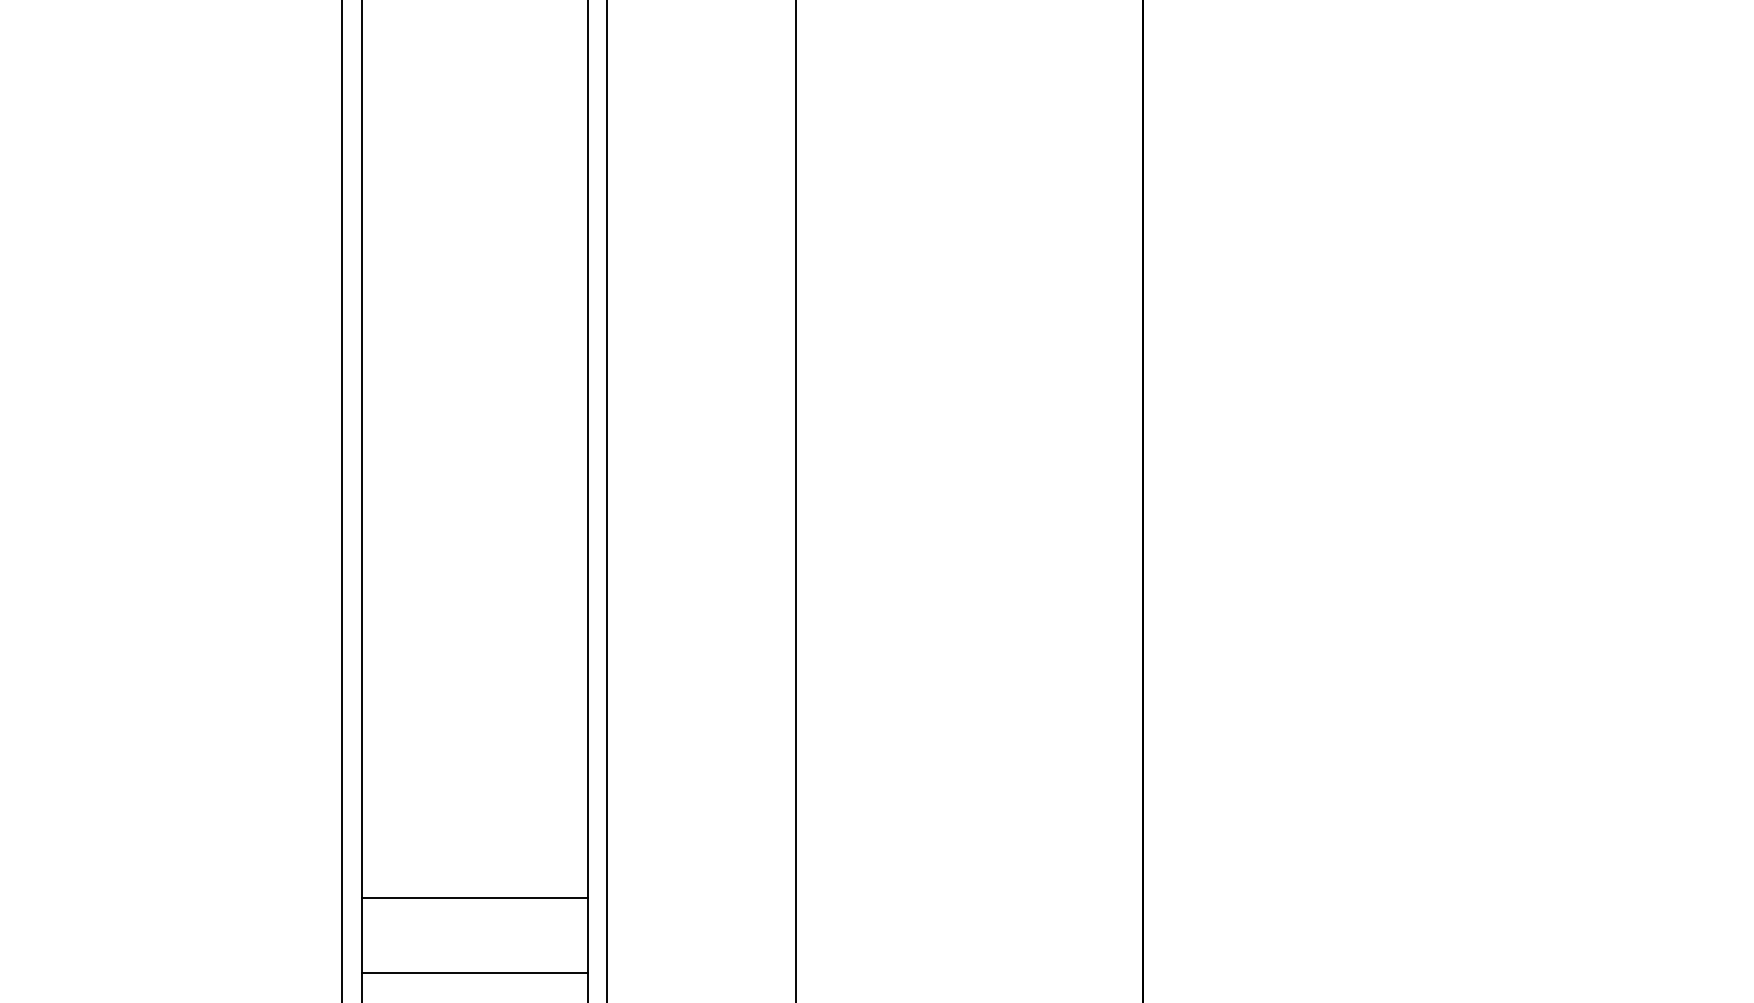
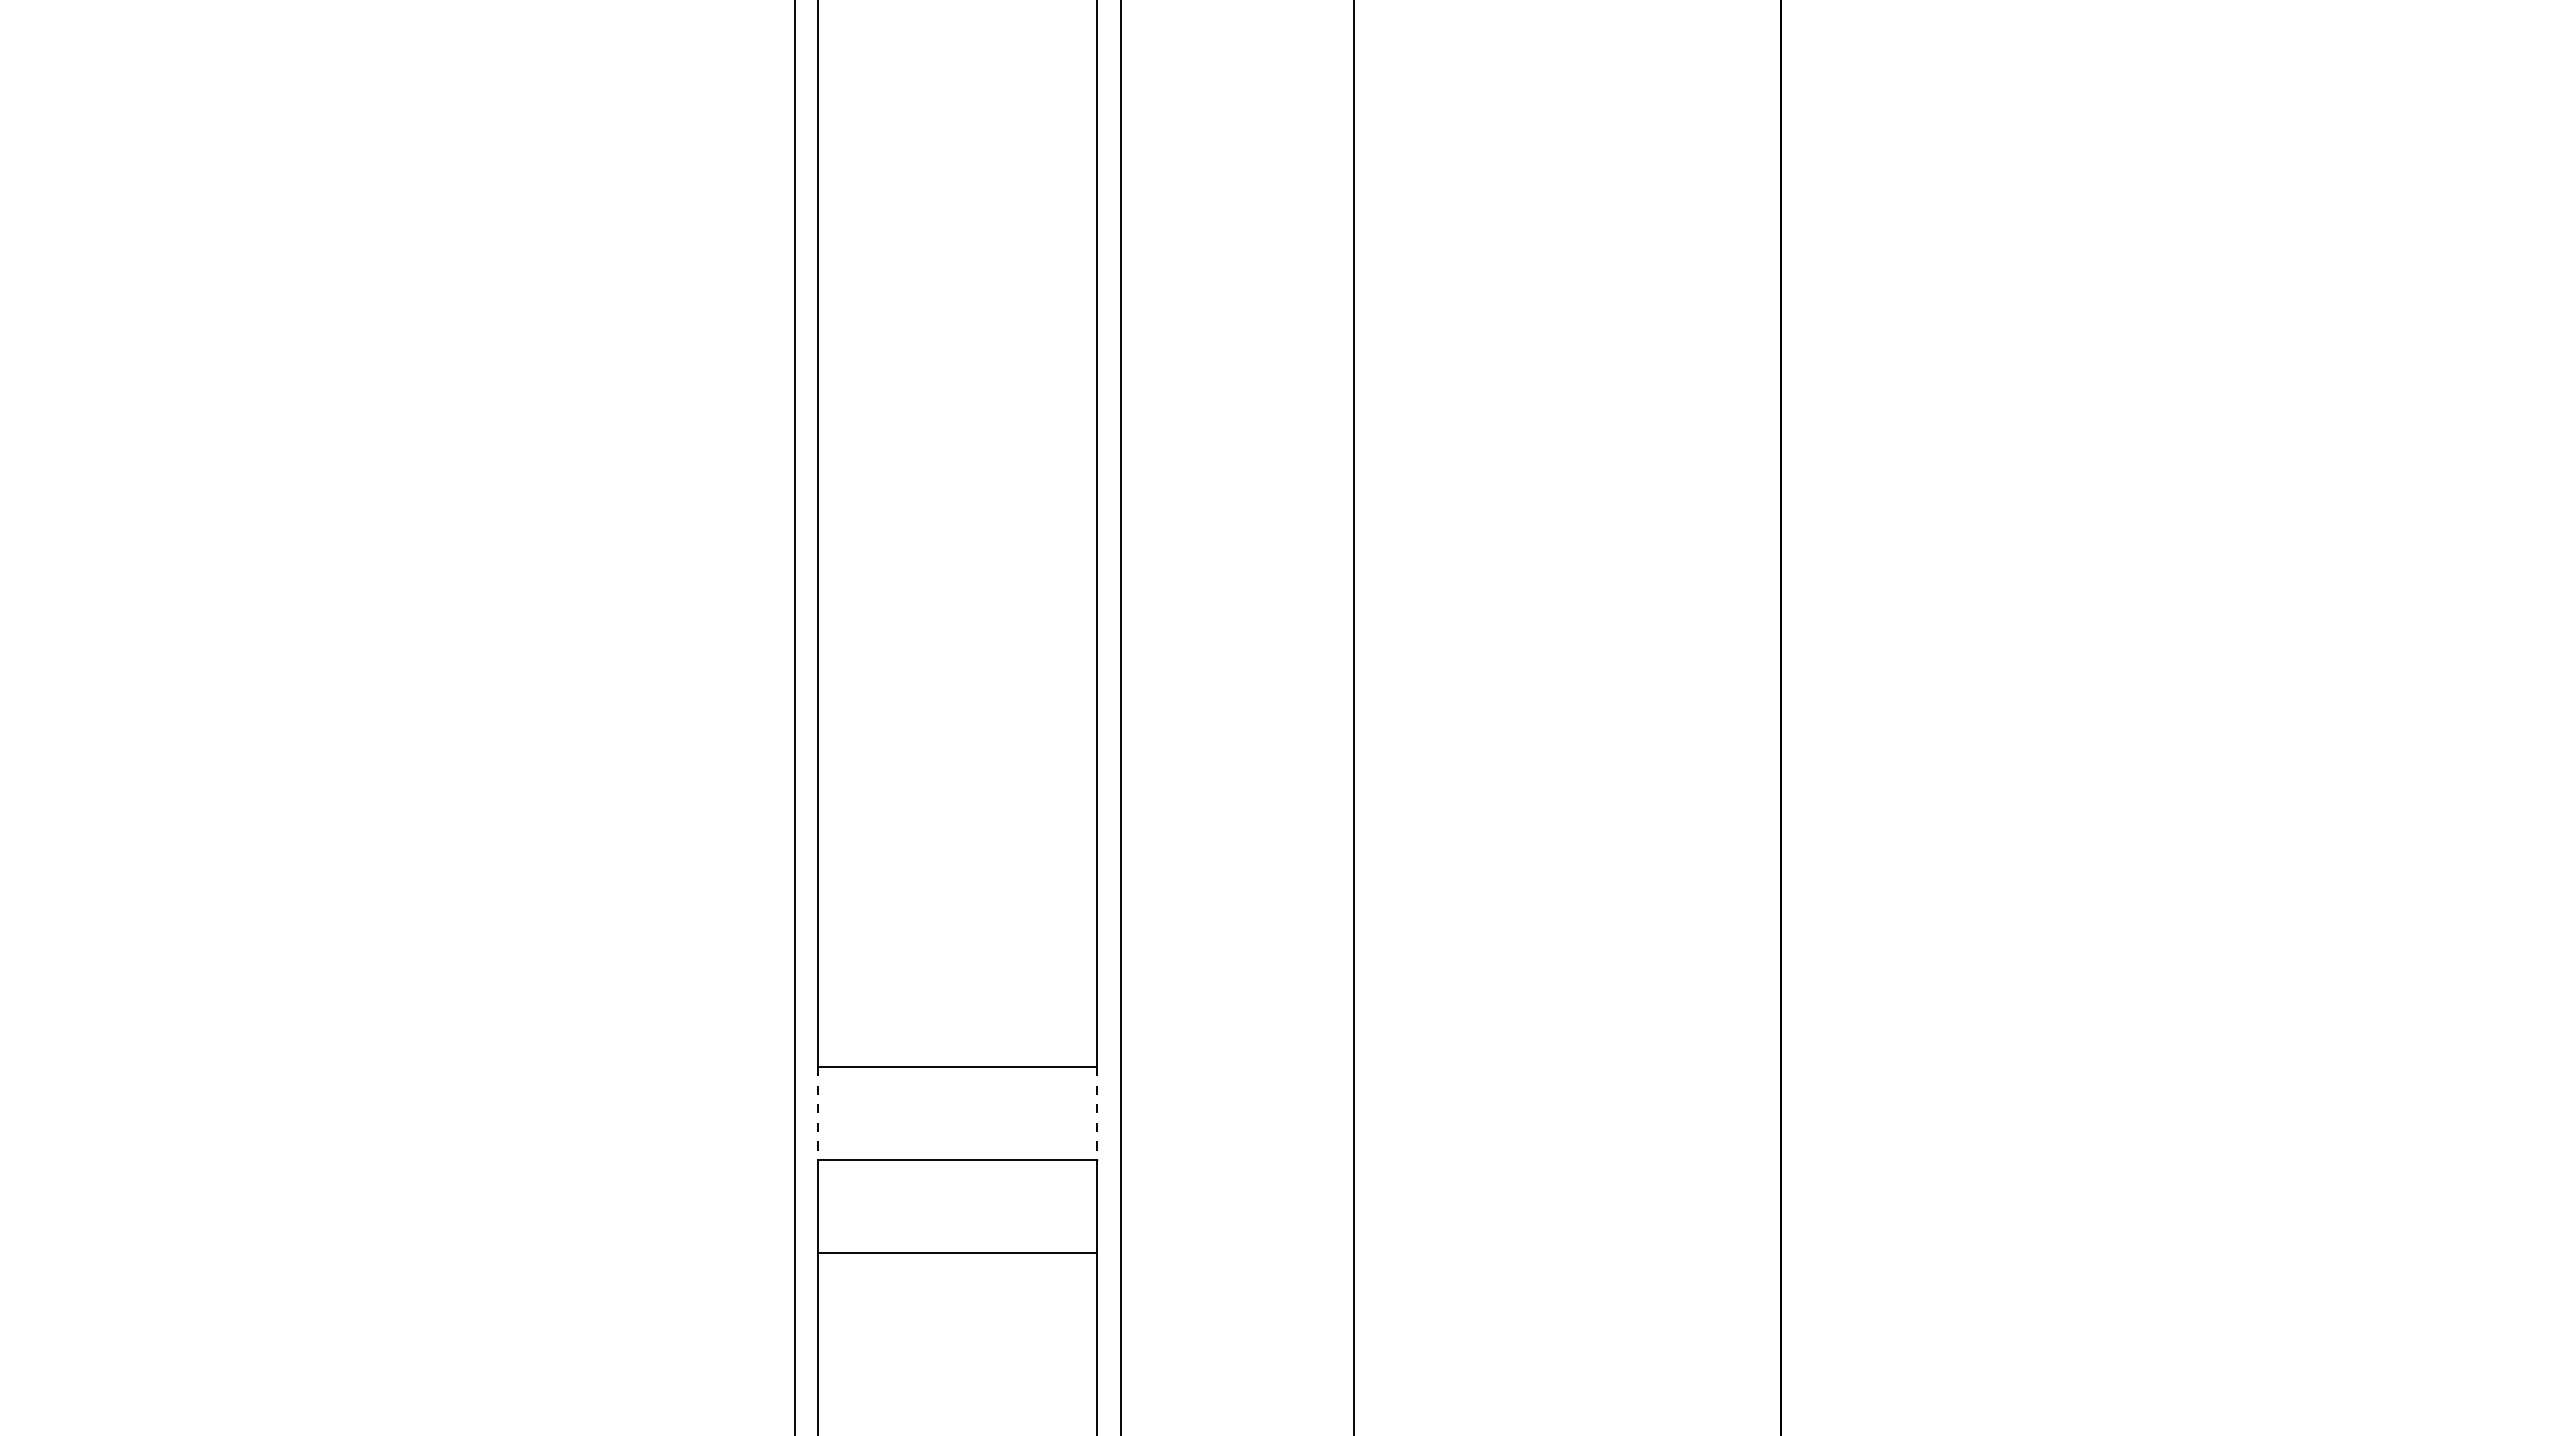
line: (361, 935) -> (818, 1113), solid -> dashed
line: (587, 935) -> (1097, 1113), solid -> dashed

